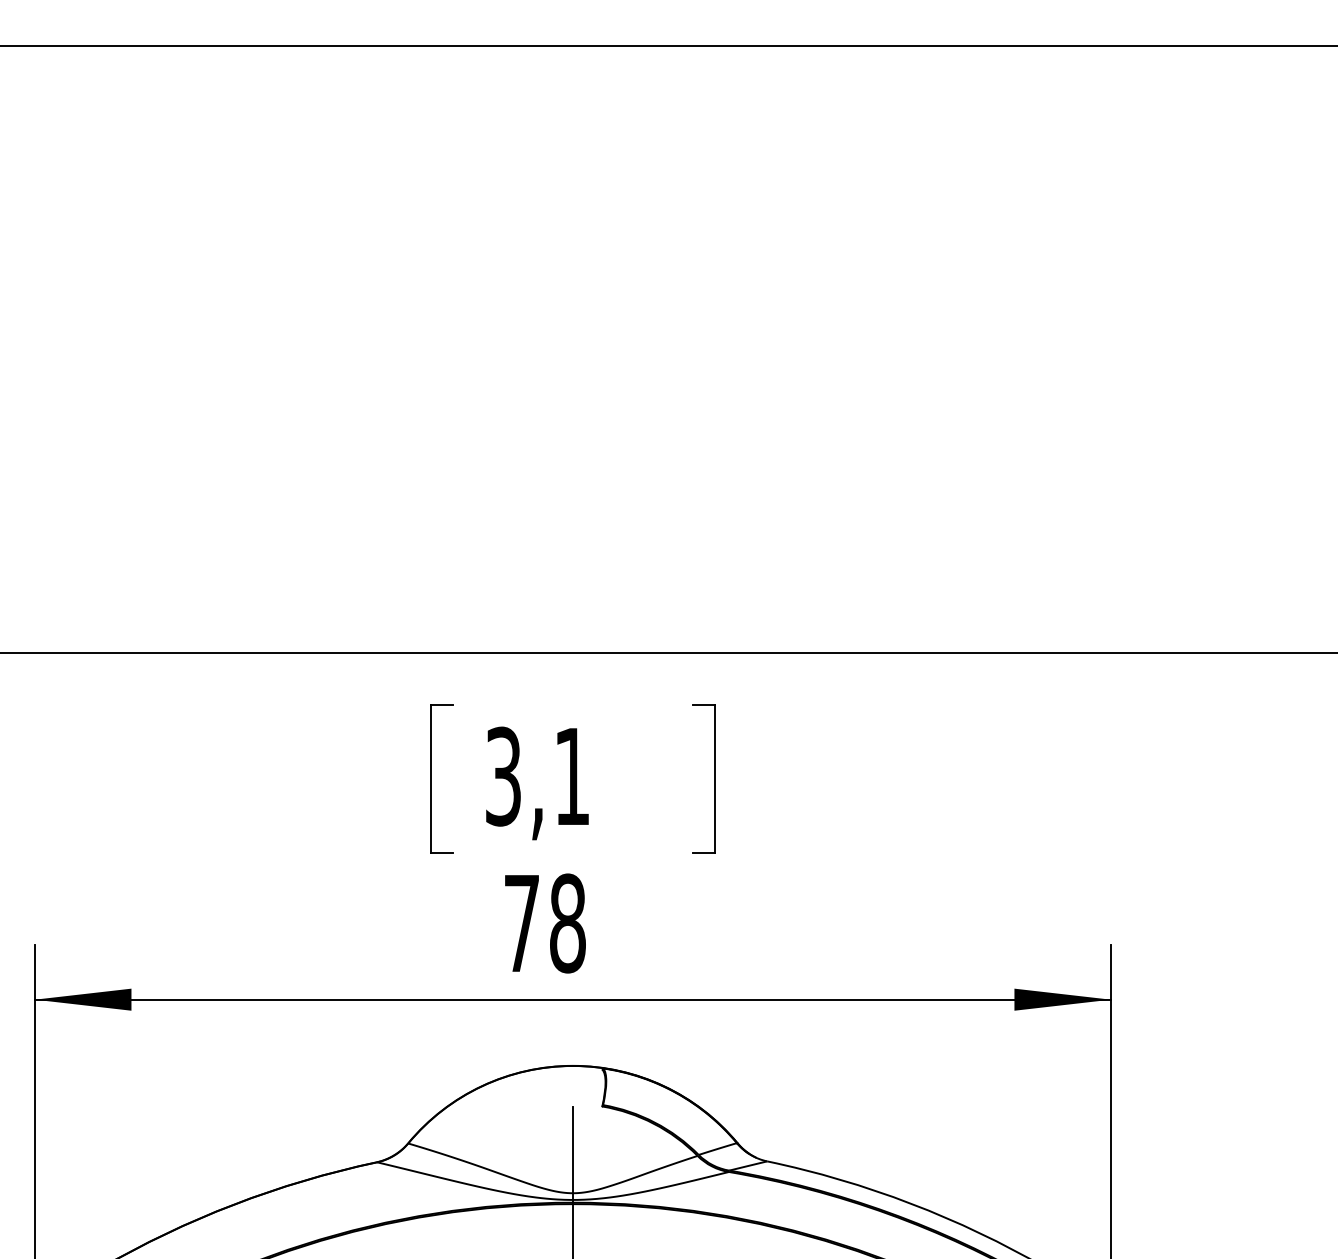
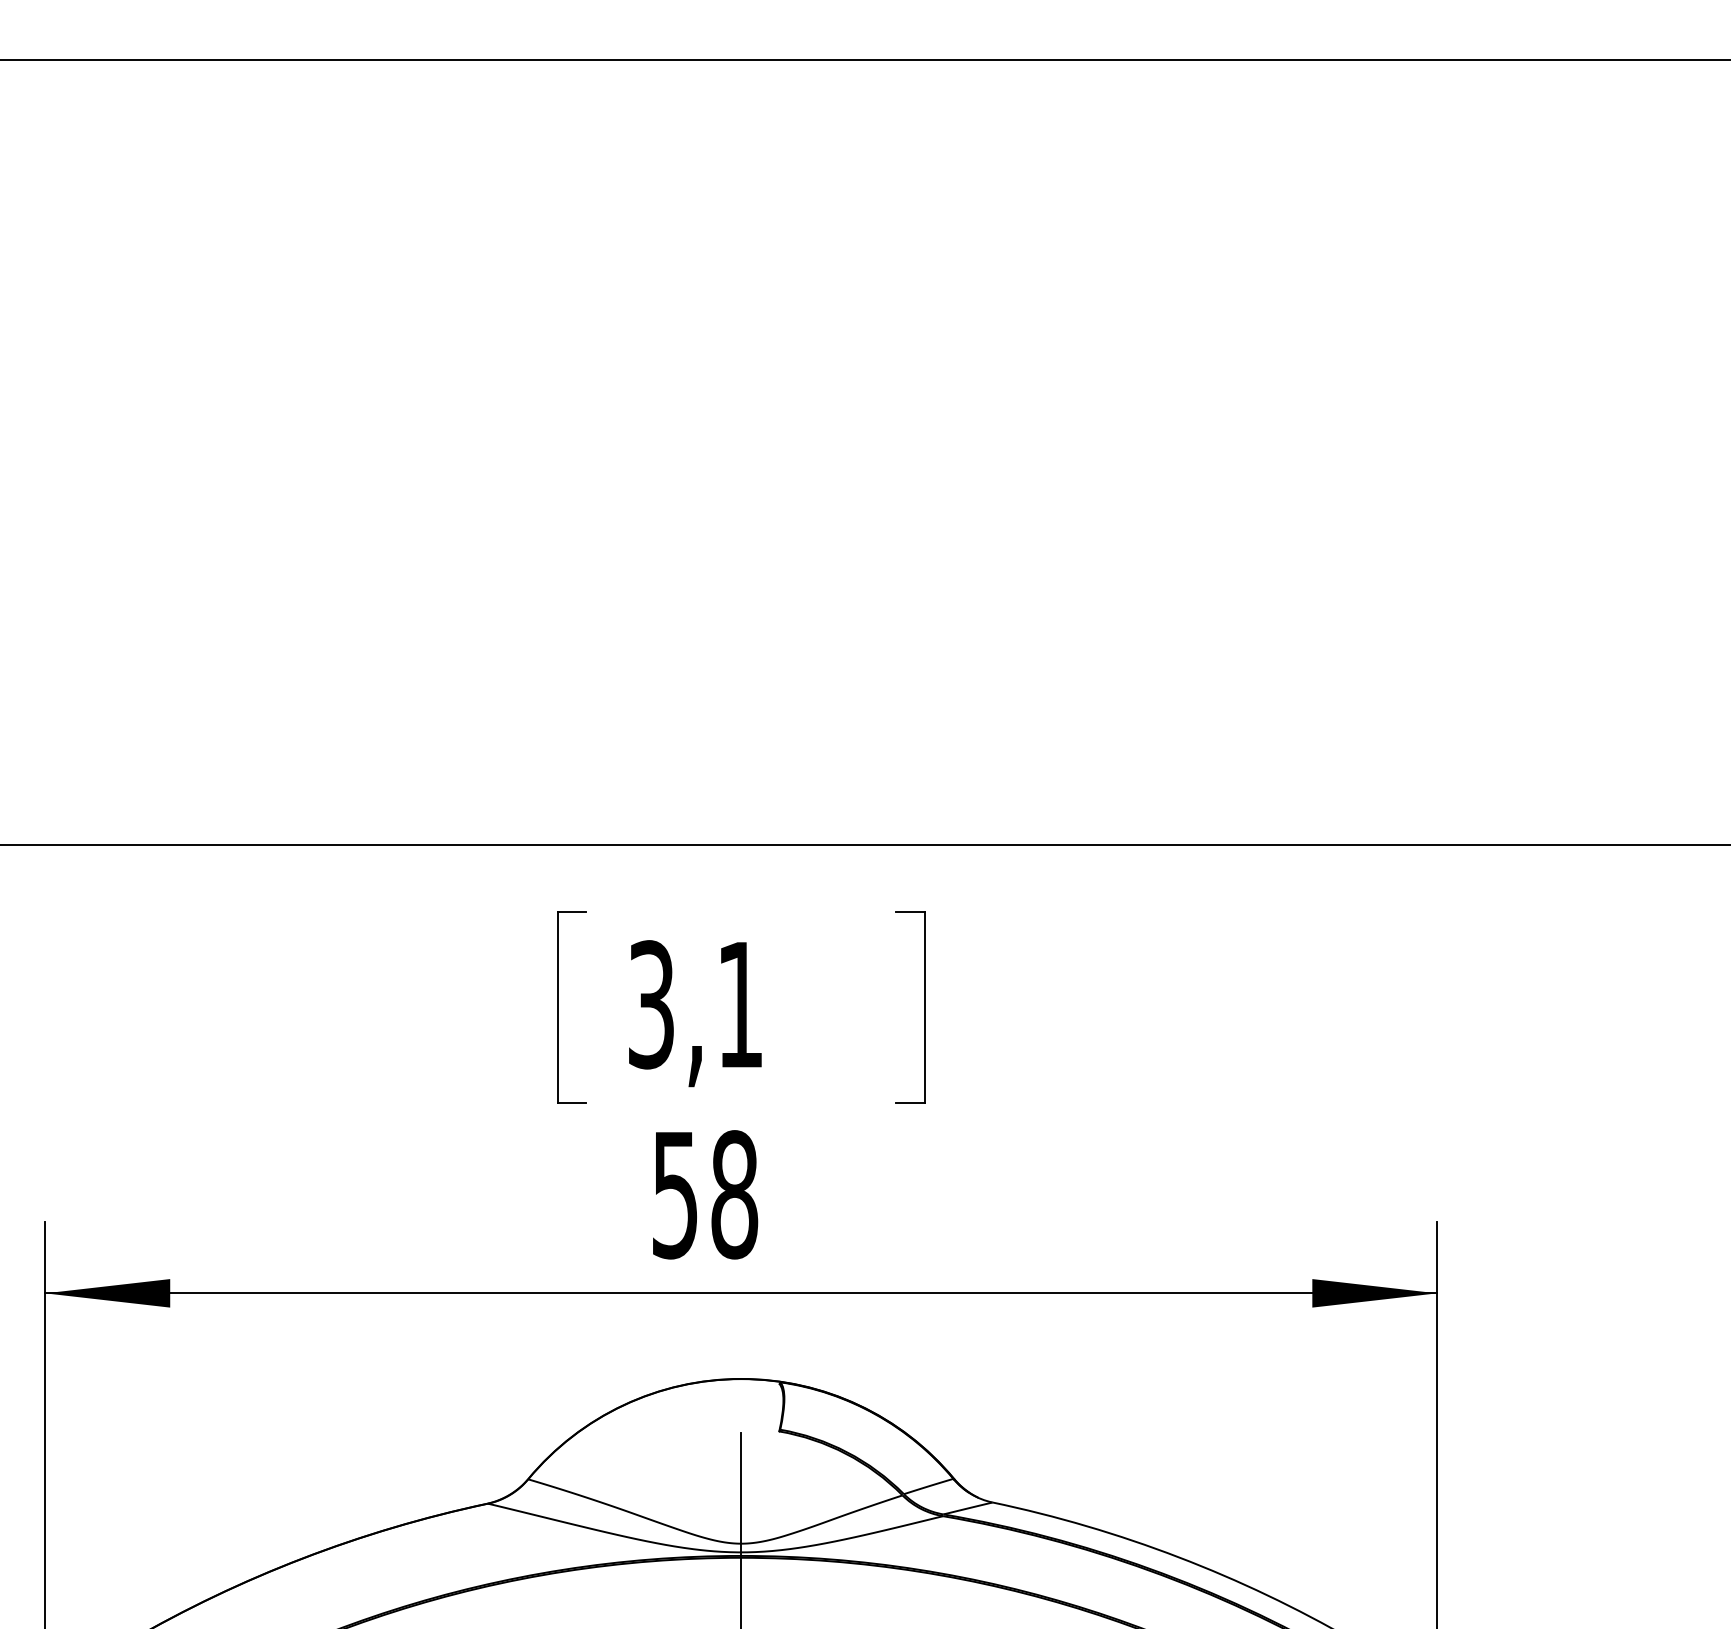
text: (522, 924) -> (675, 1195), 78 -> 58

